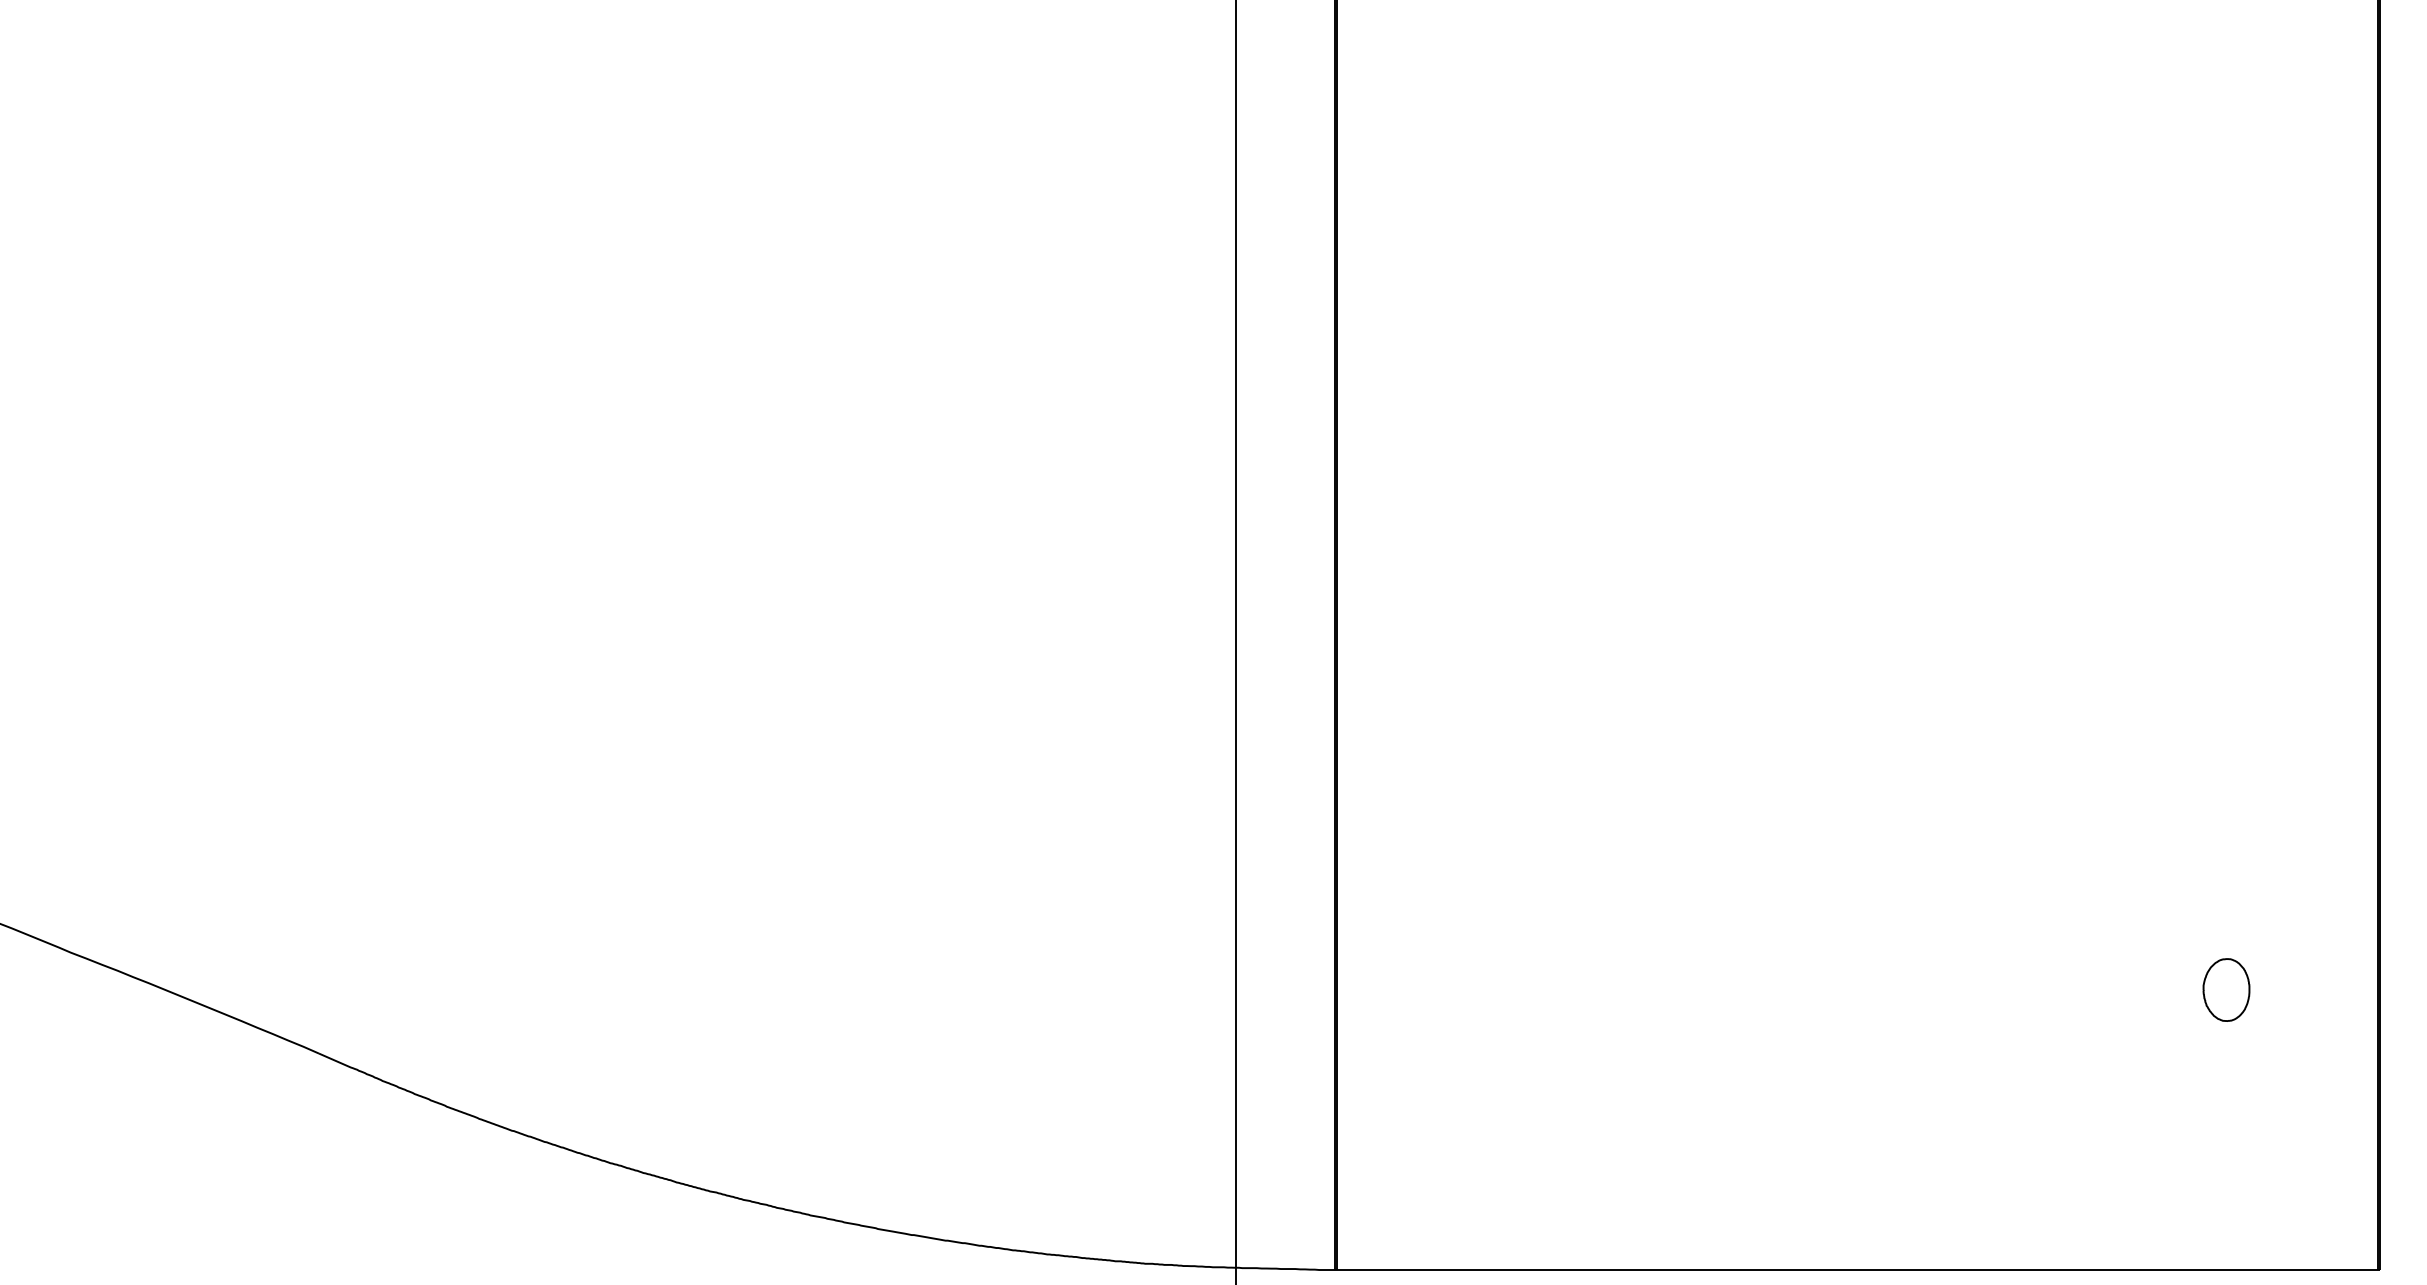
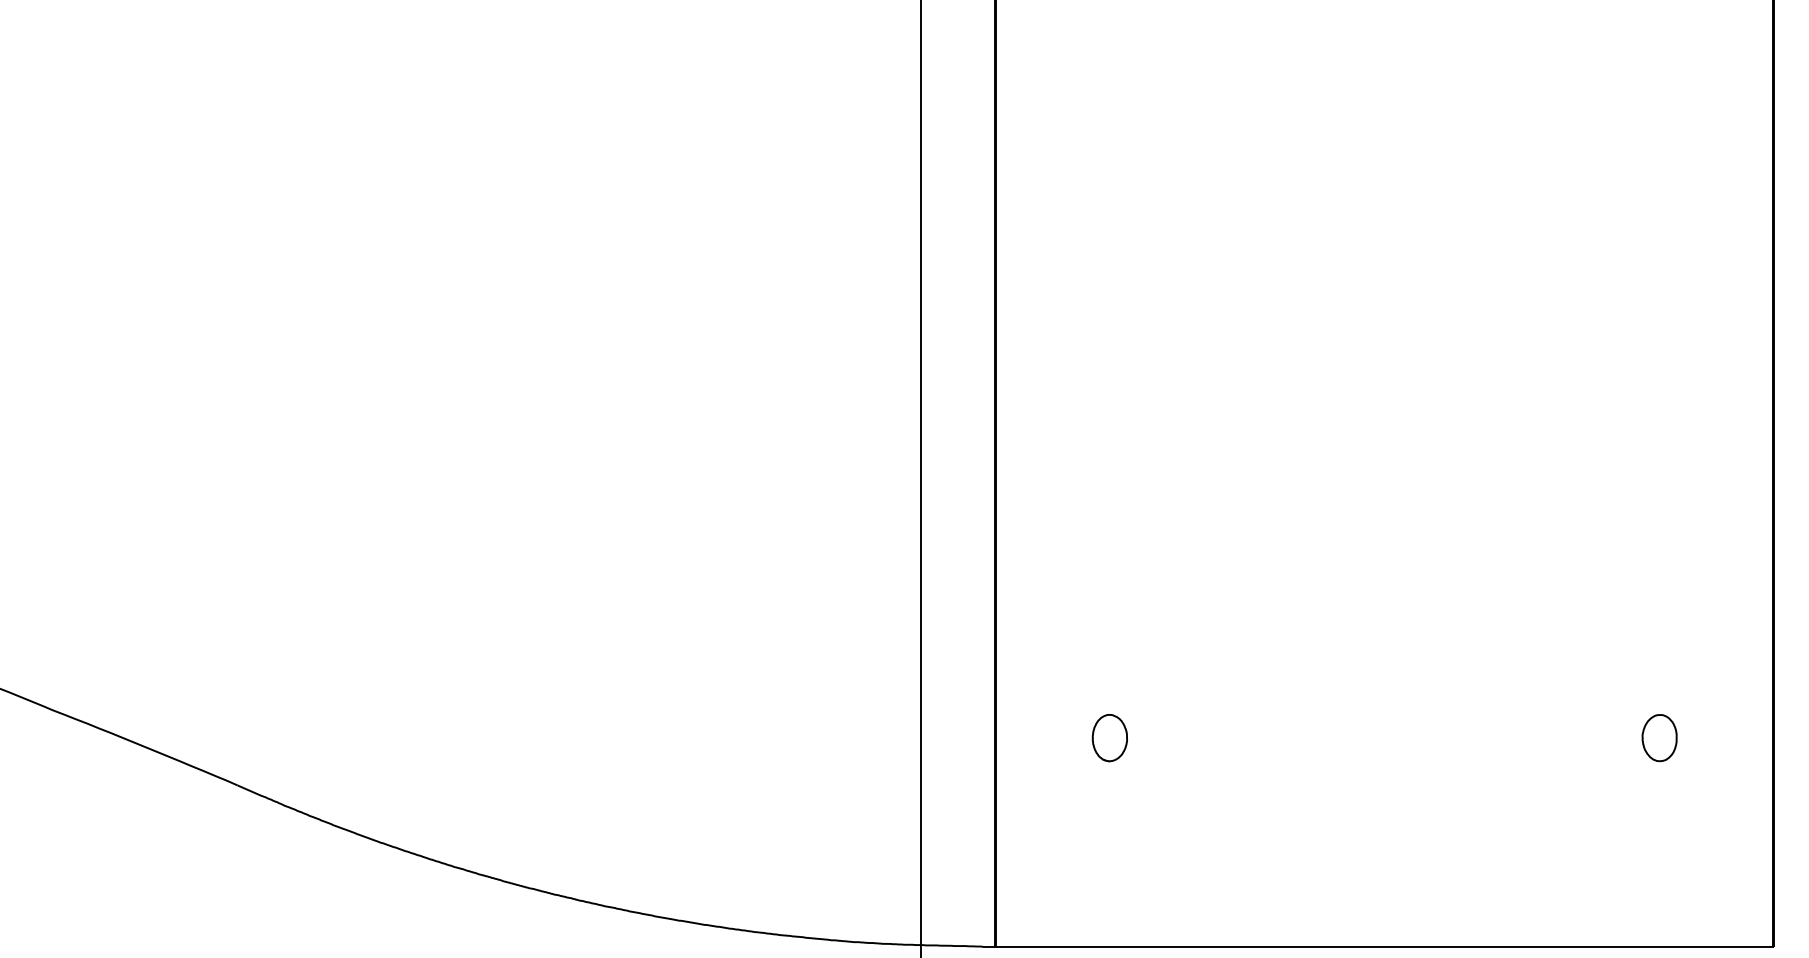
part: (1488, 990) -> (1109, 738), added

